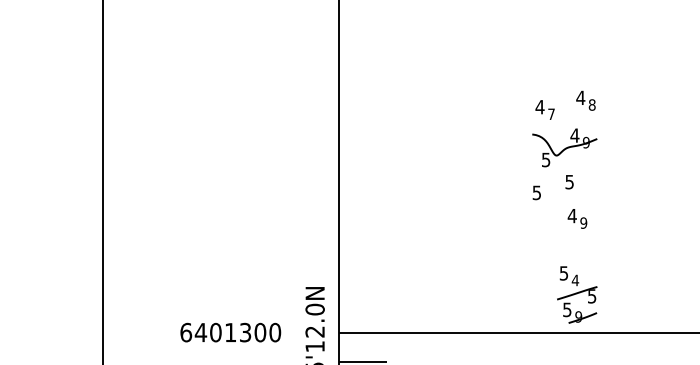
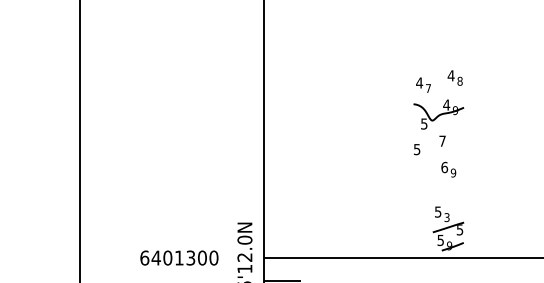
text: (569, 182) -> (442, 141), 5 -> 7
text: (571, 215) -> (443, 167), 4 -> 6
text: (575, 280) -> (447, 217), 4 -> 3

